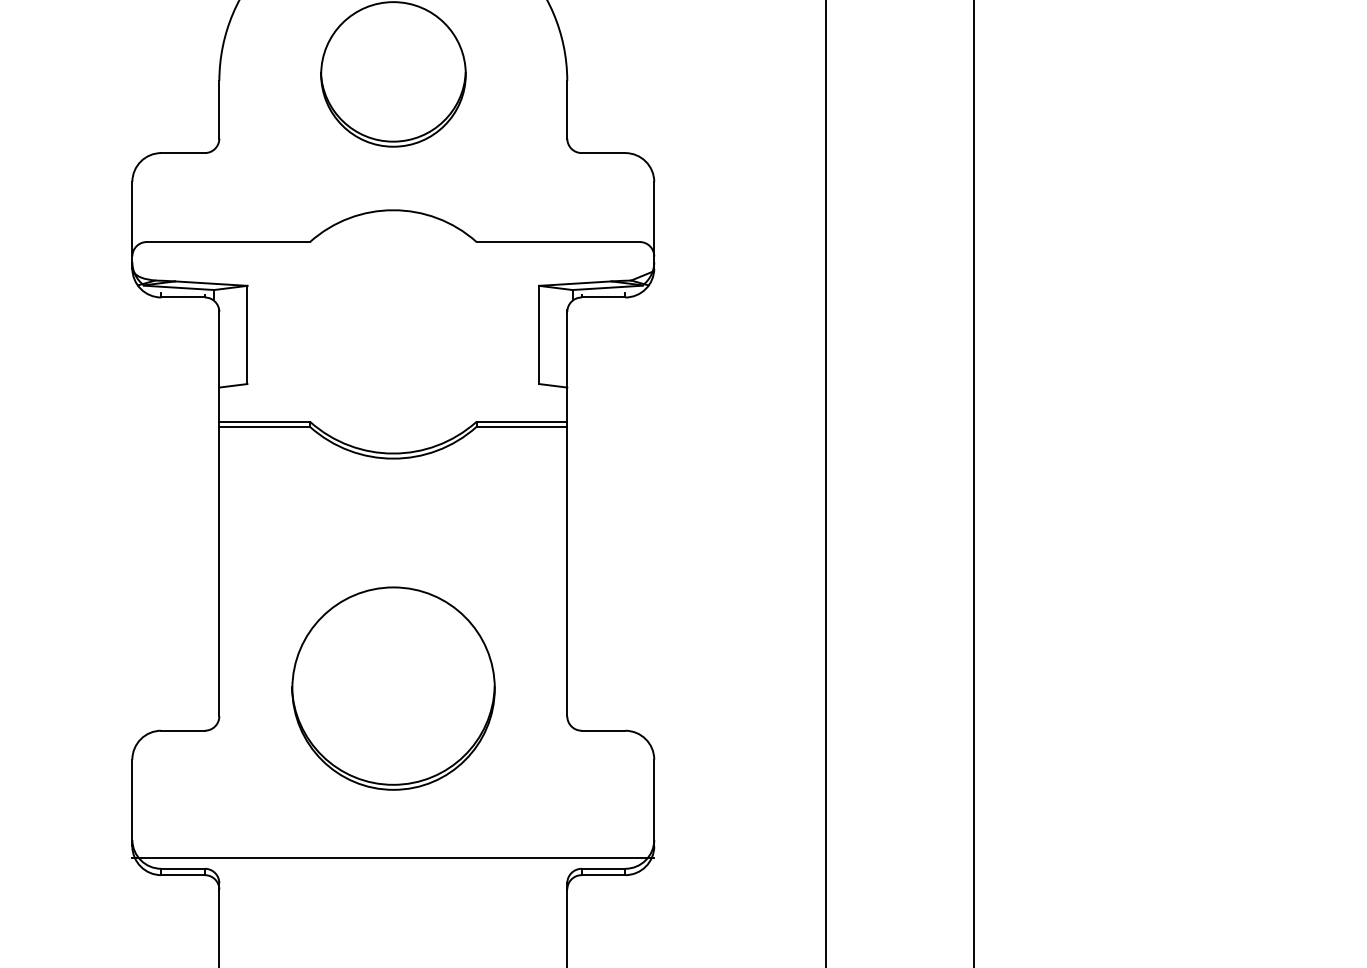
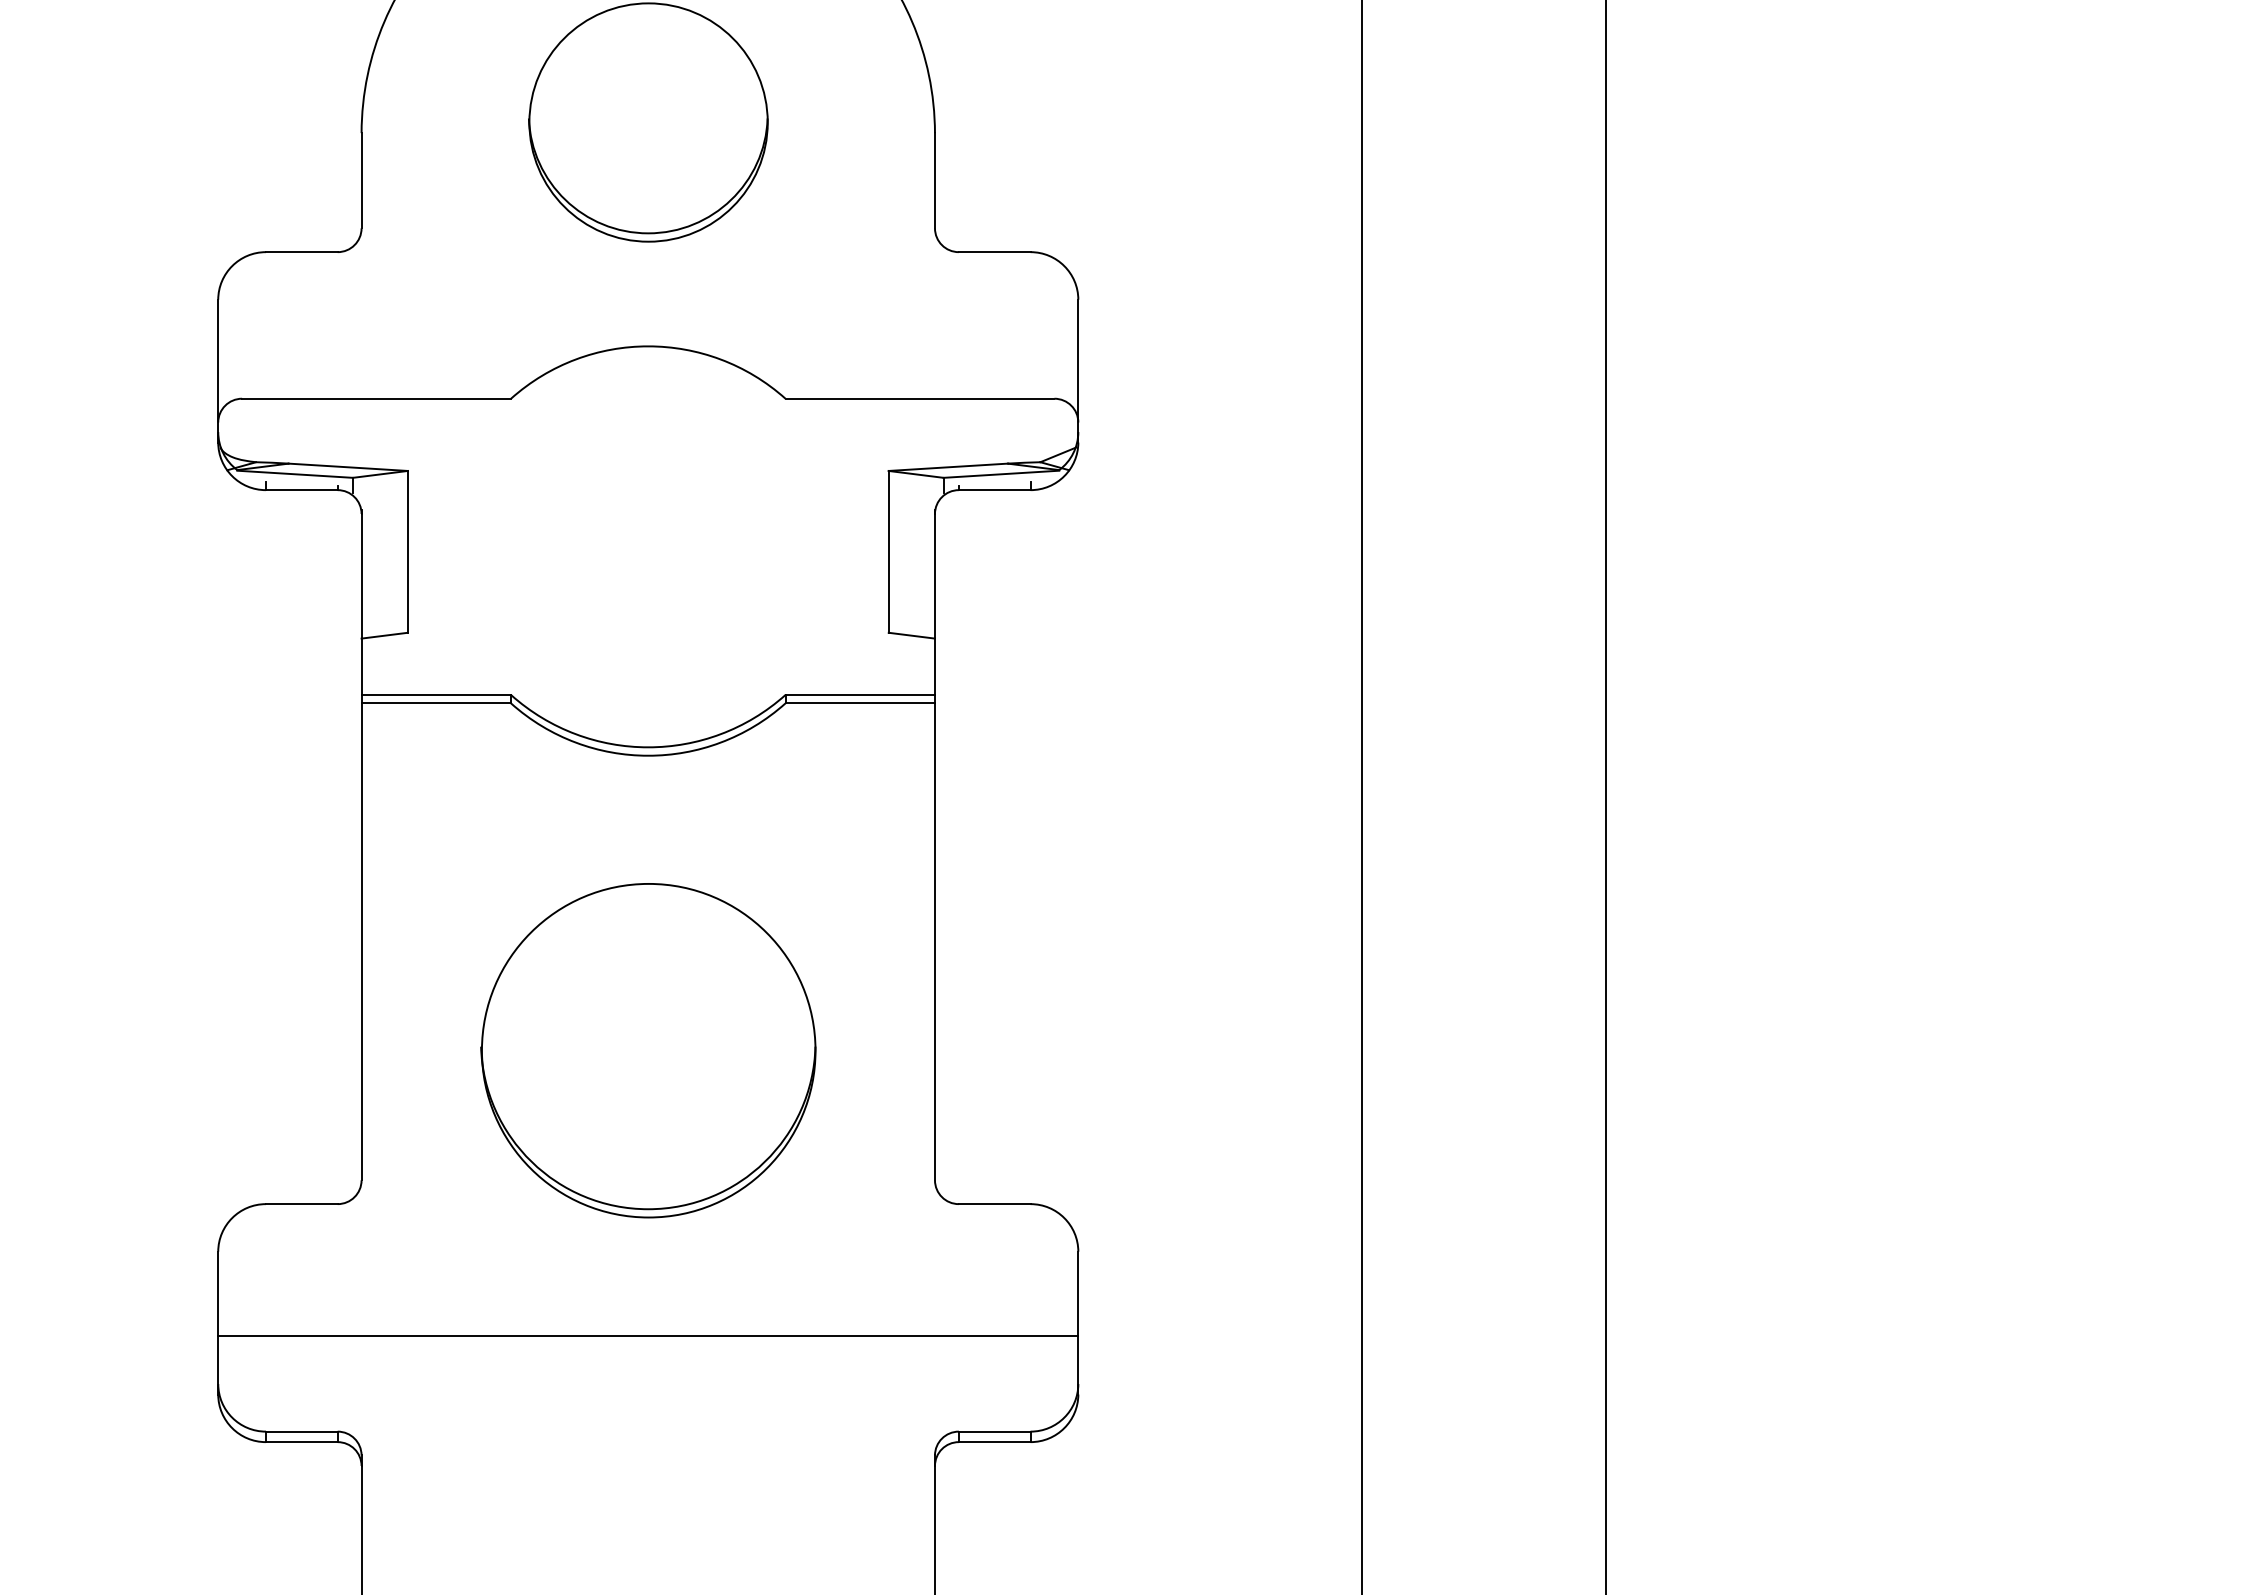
part: (393, 688) -> (648, 1050), moved
line: (393, 858) -> (648, 1337), moved

